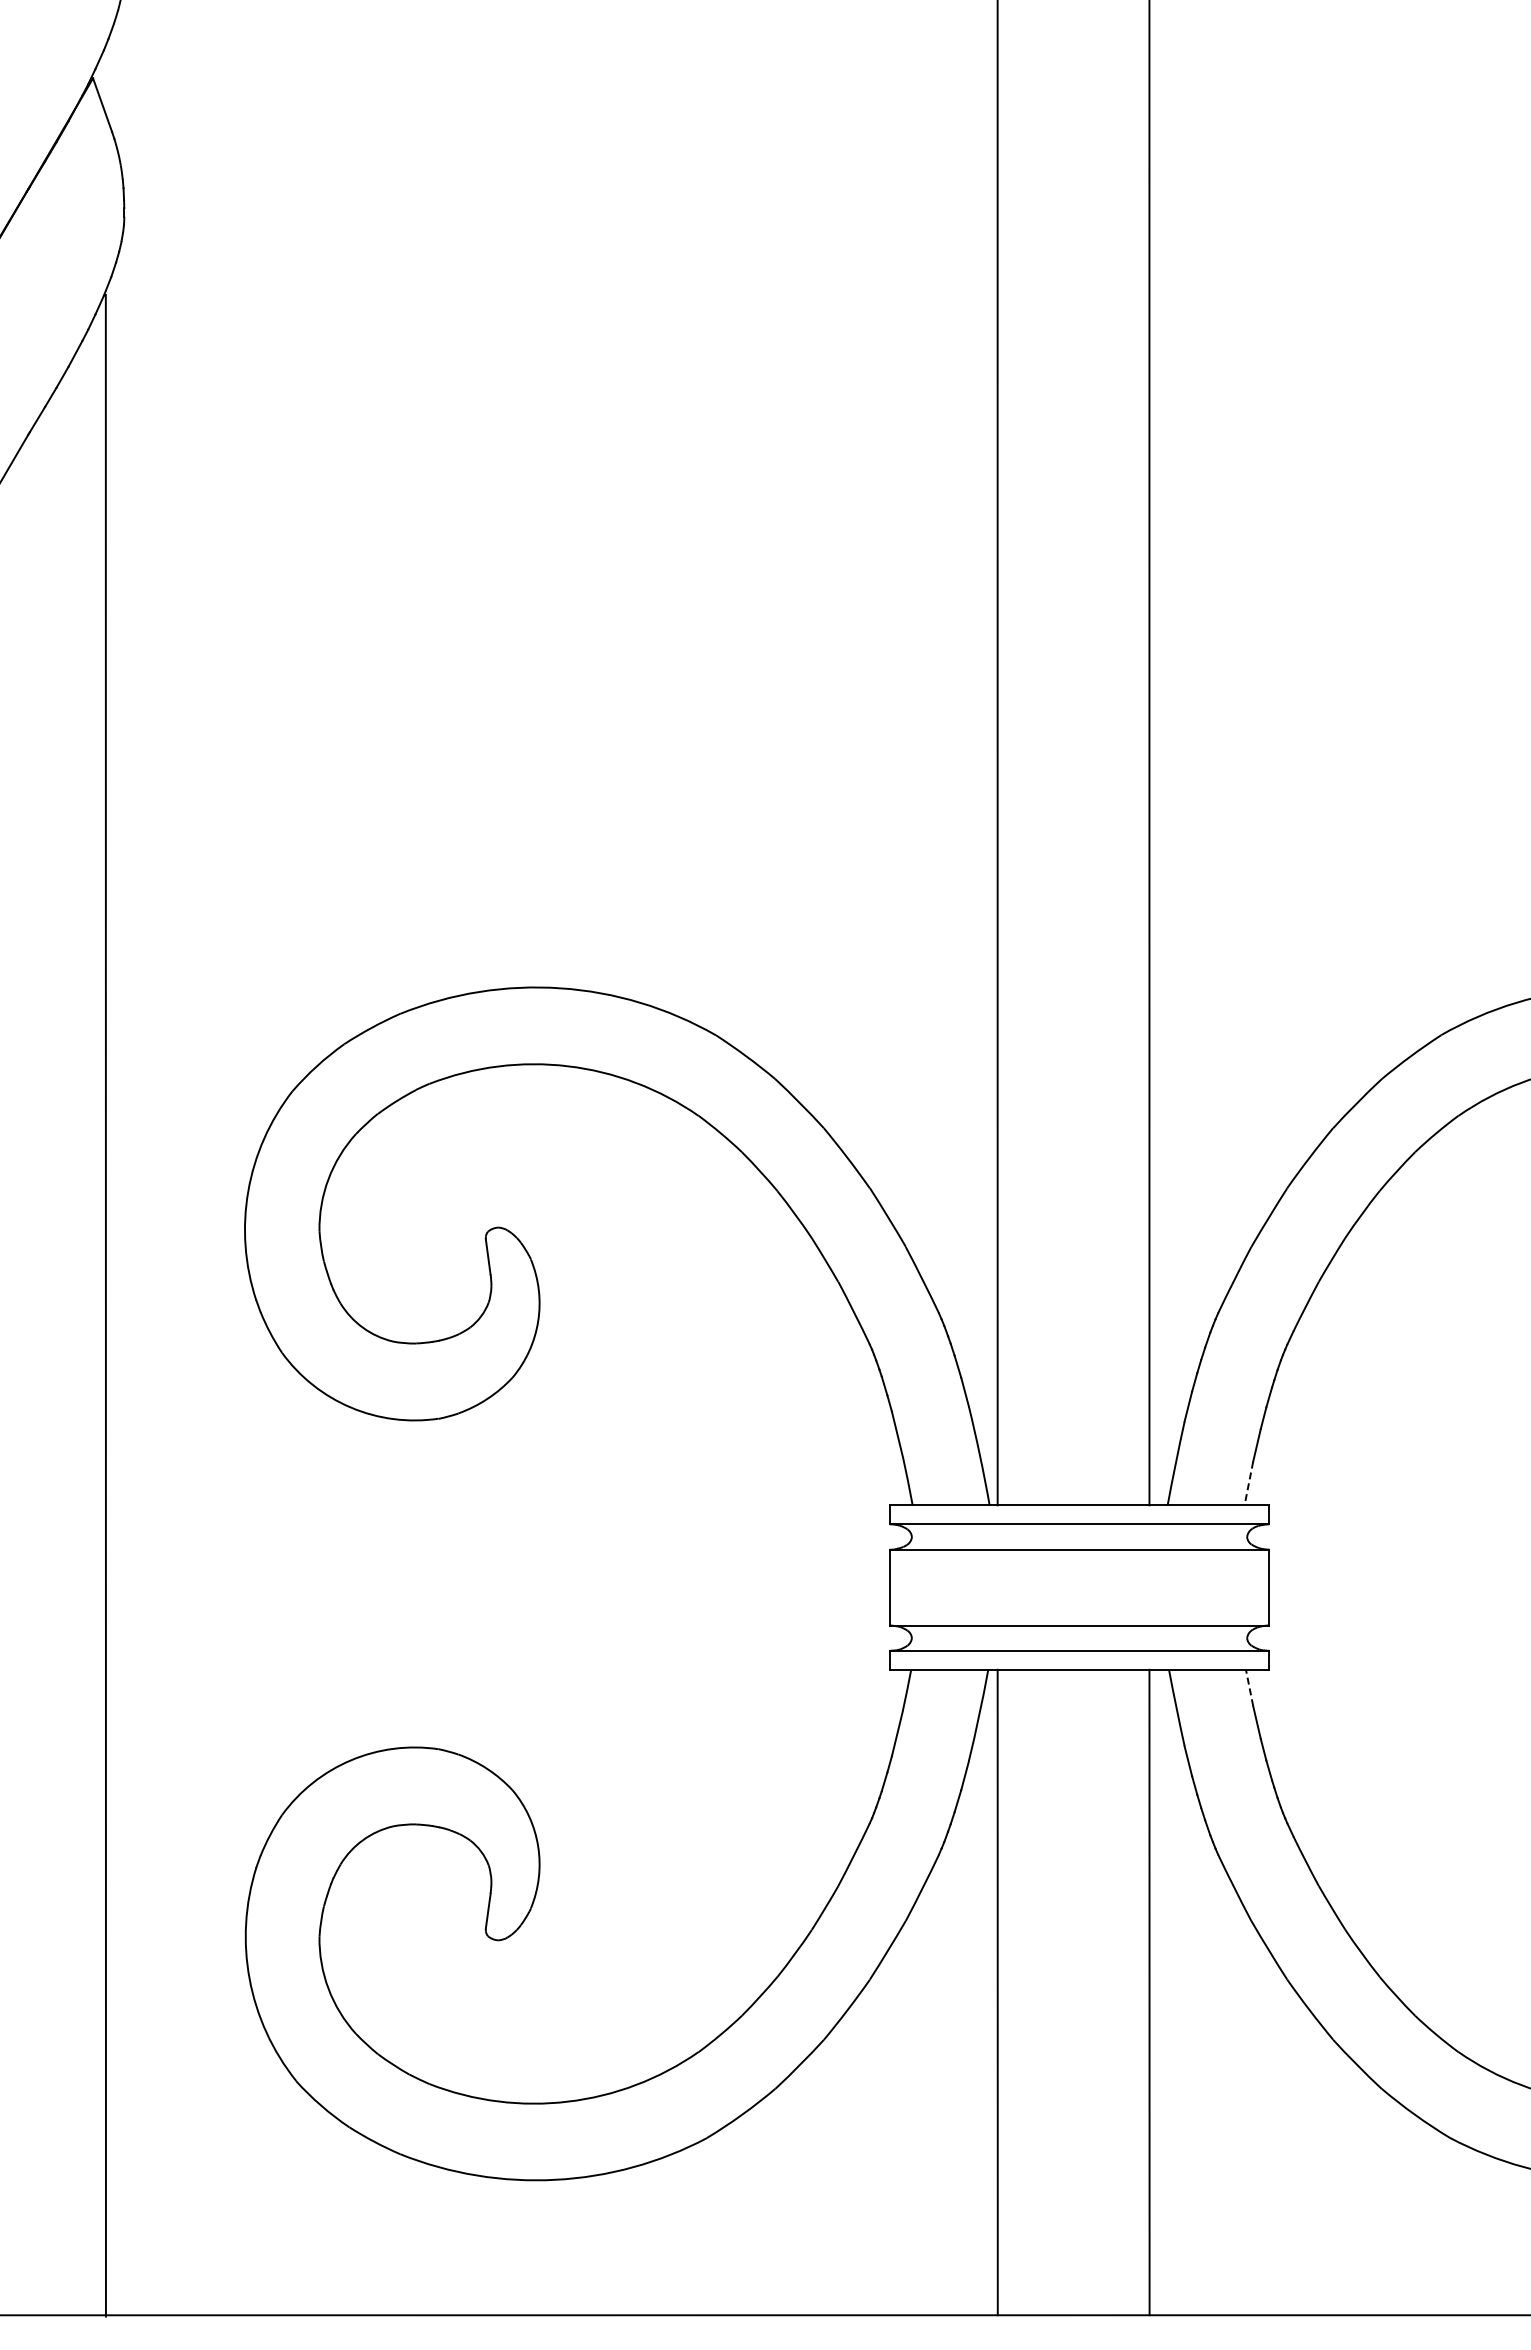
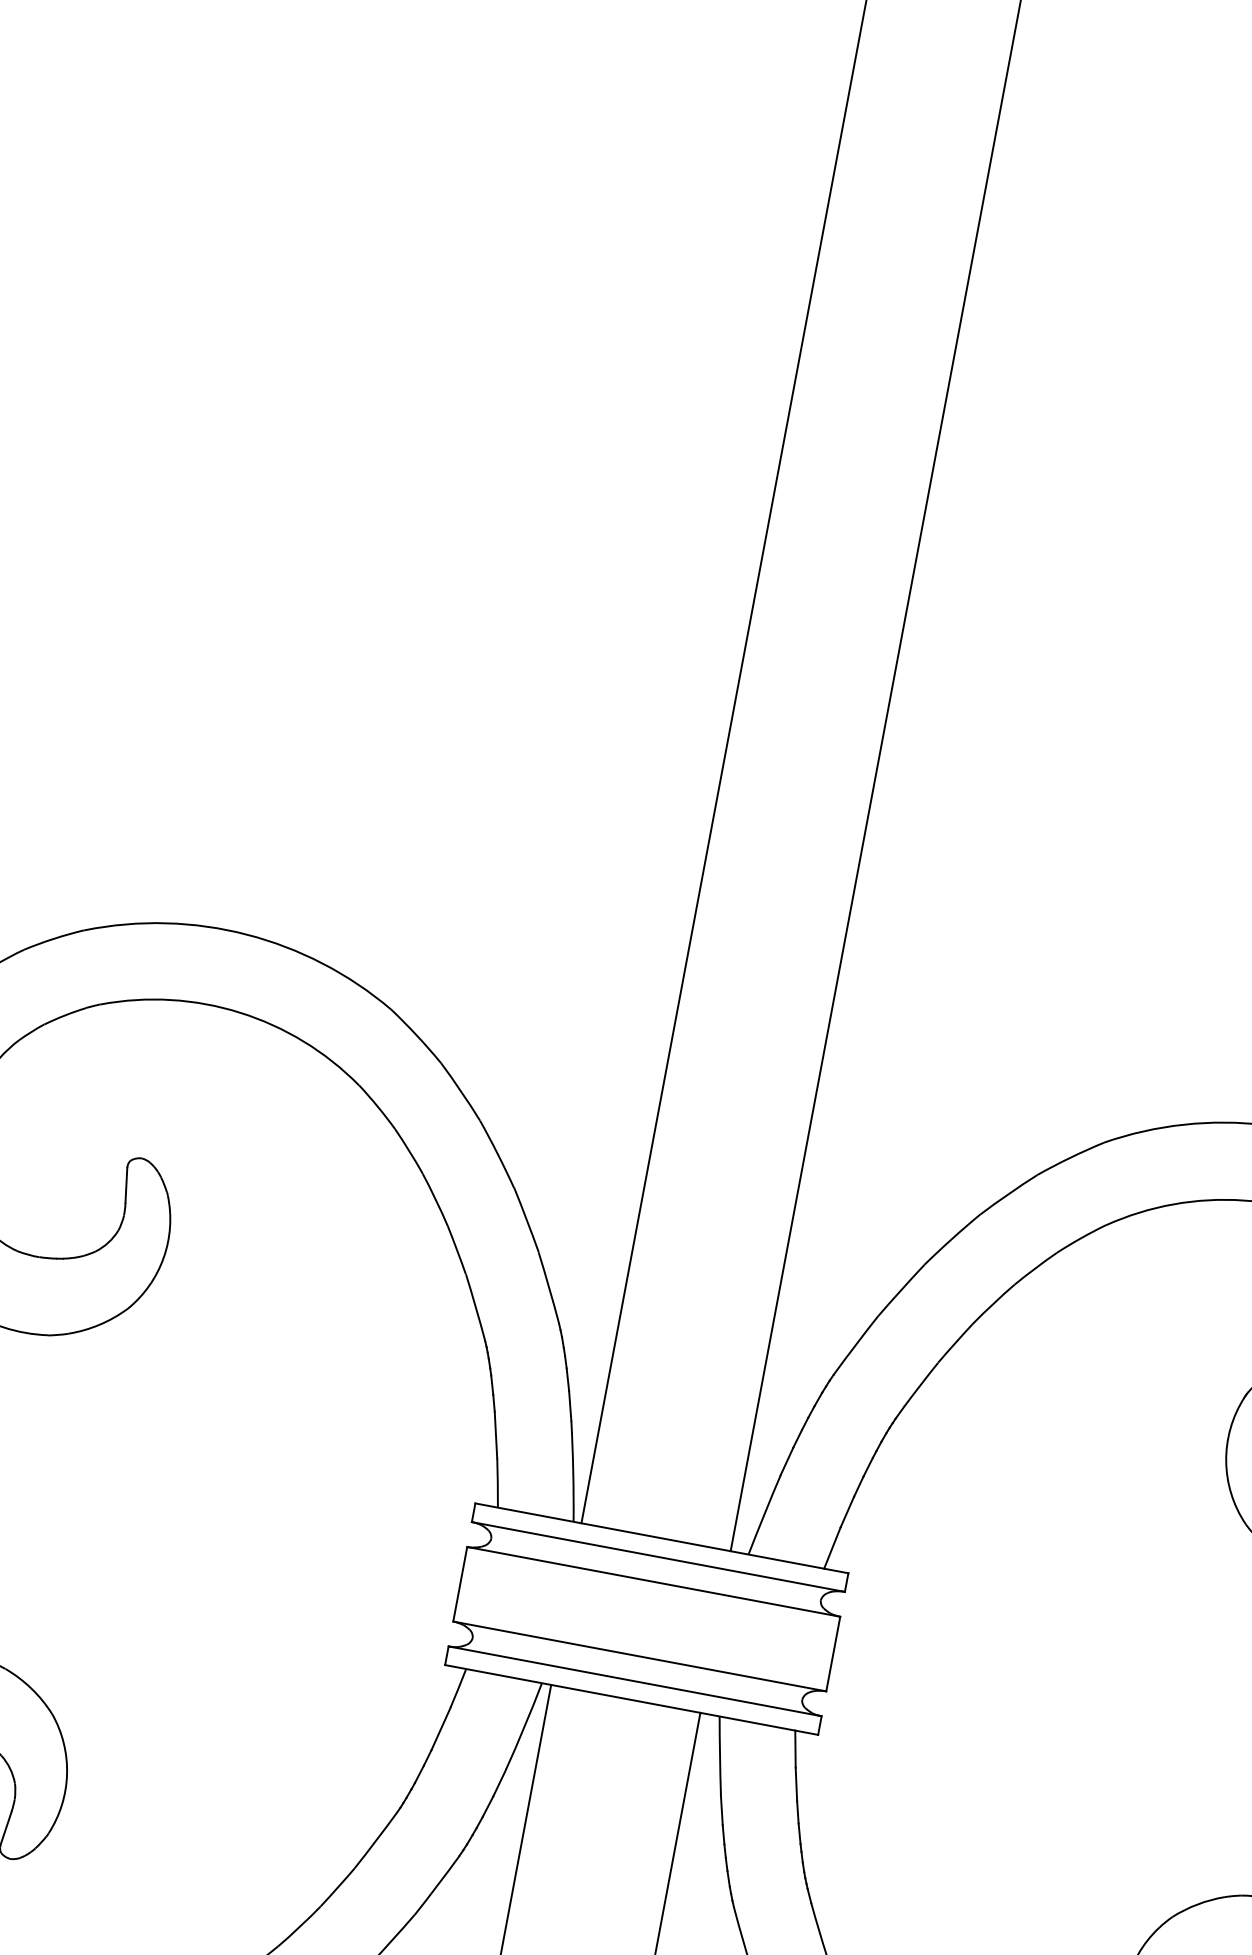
line: (1248, 1484) -> (831, 1548), dashed -> solid
line: (1249, 1687) -> (795, 1748), dashed -> solid

